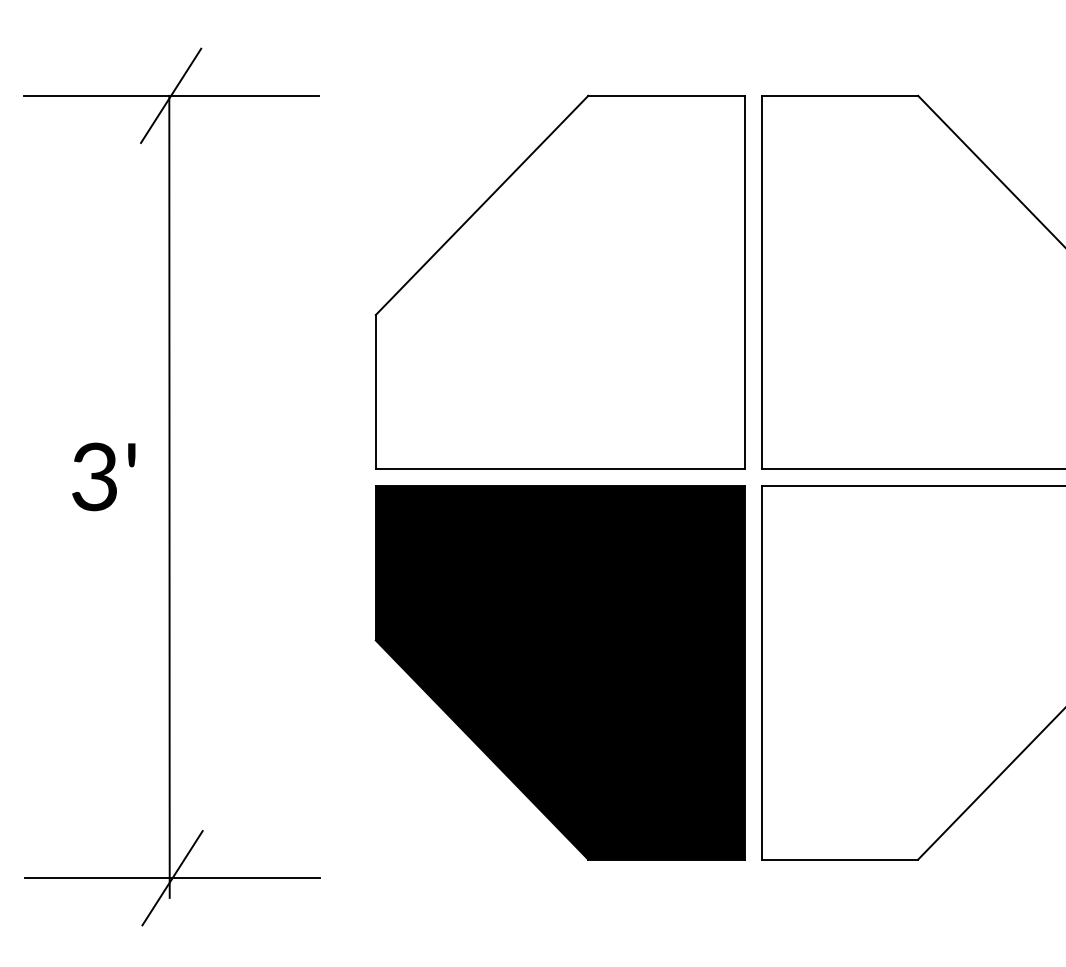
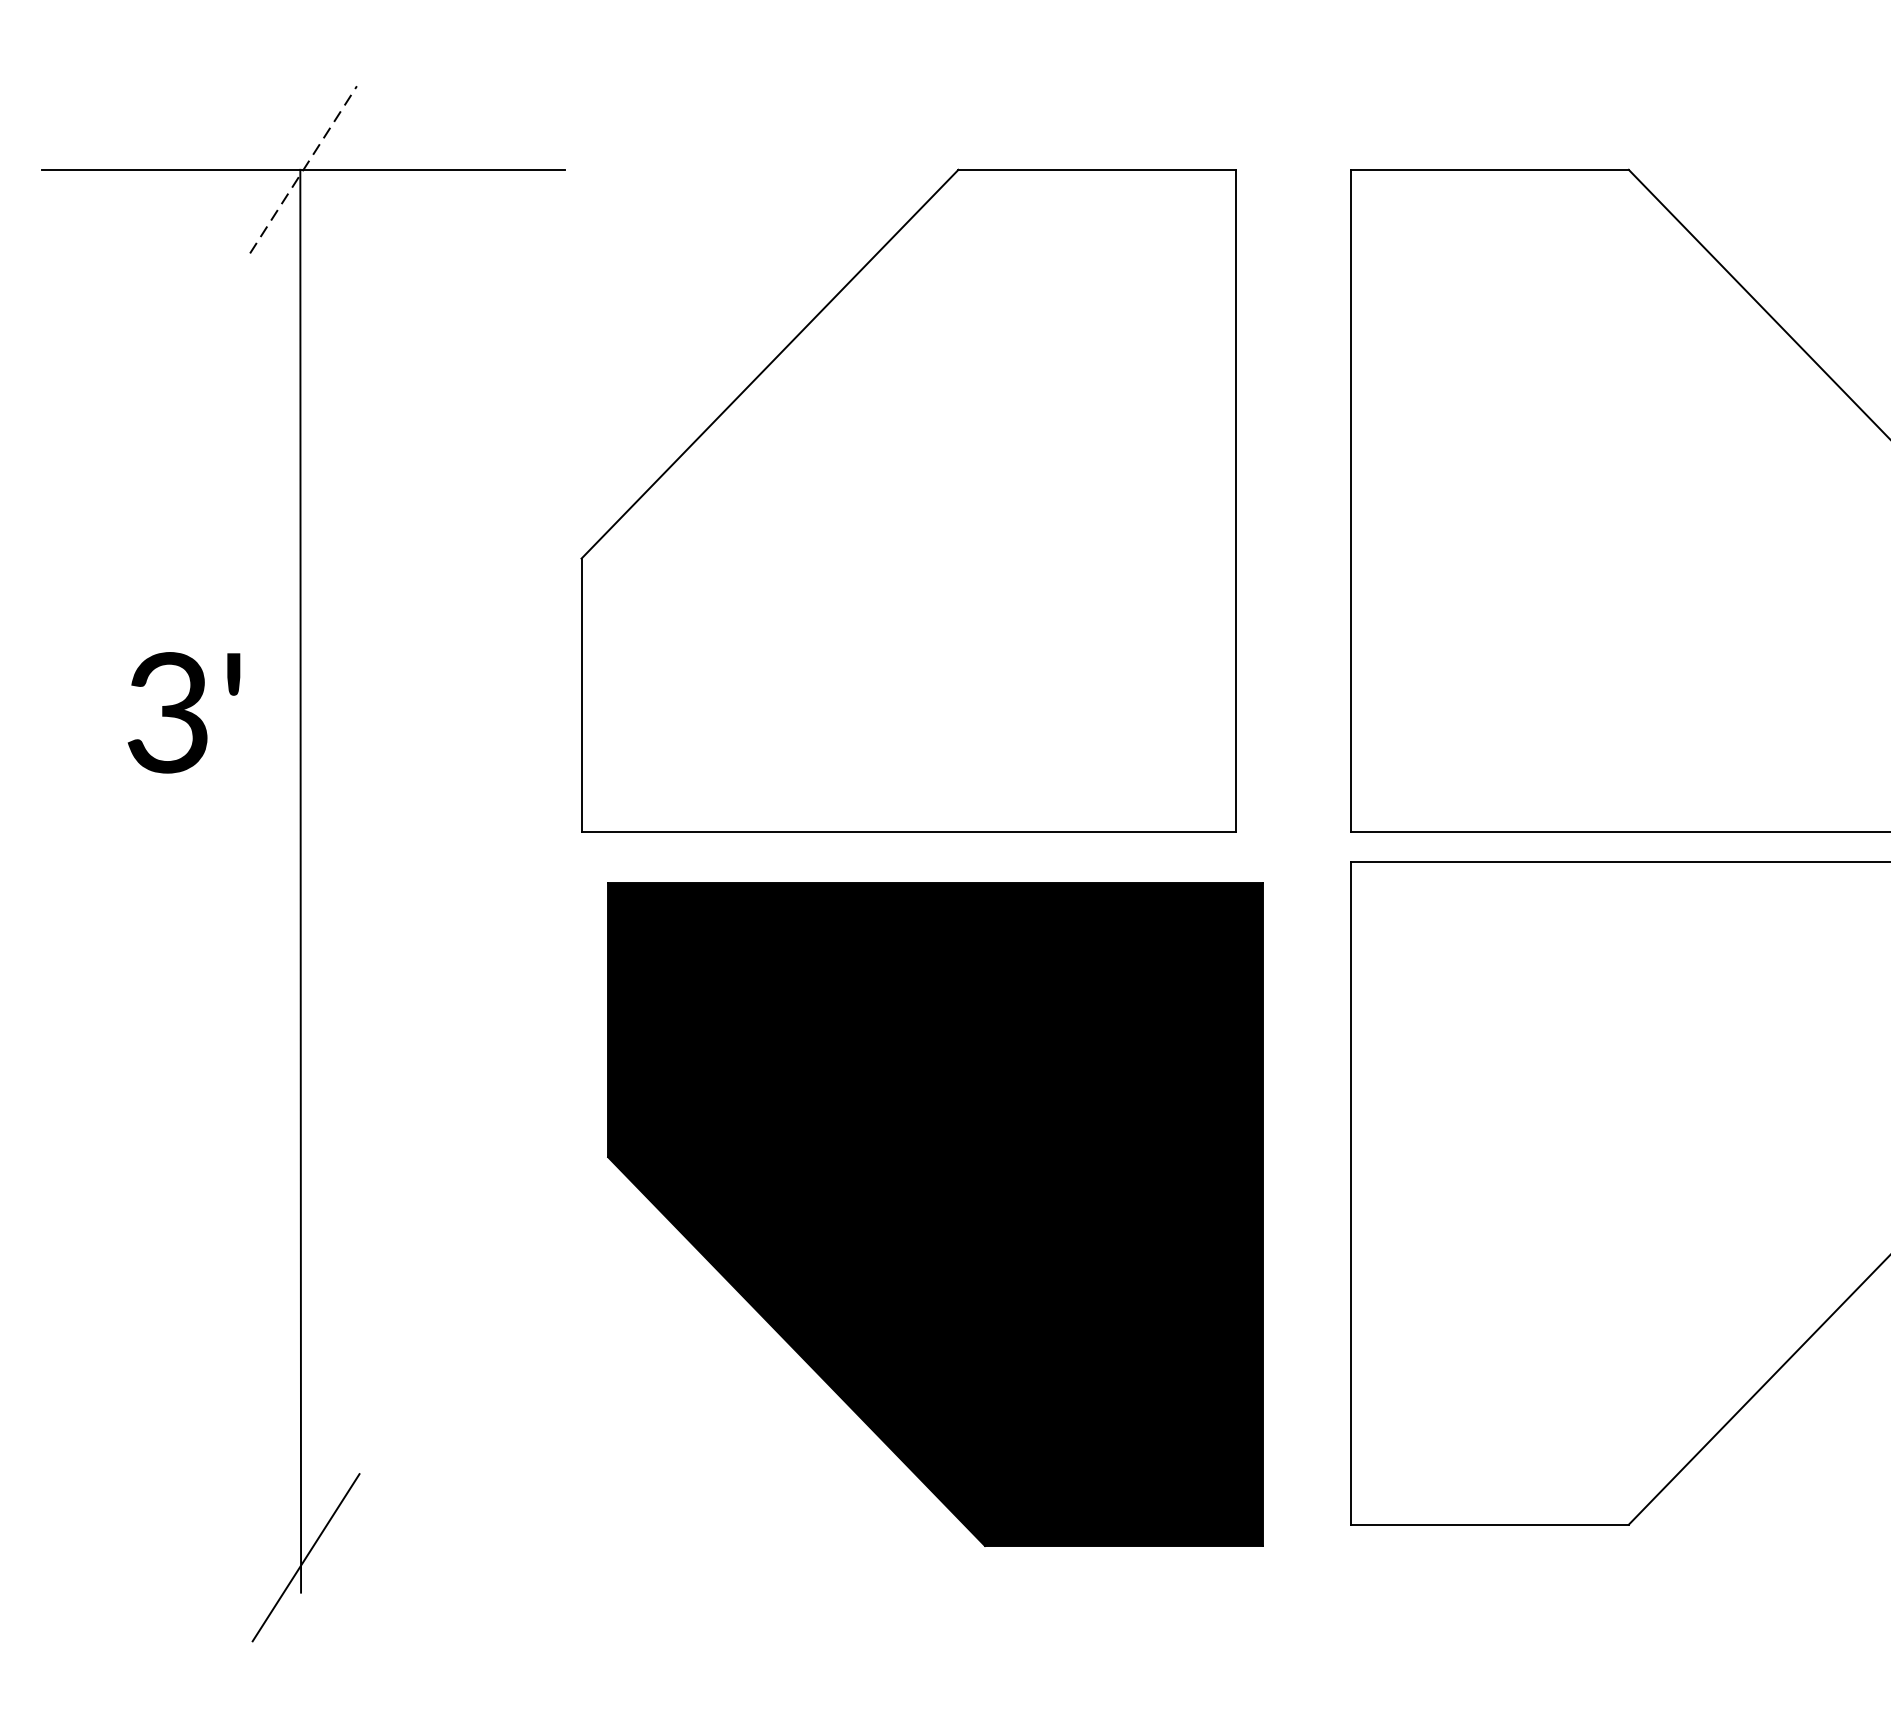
line: (171, 95) -> (304, 169), solid -> dashed
part: (559, 281) -> (907, 499), moved
text: (103, 476) -> (183, 712), moved
part: (559, 672) -> (933, 1214), moved
line: (172, 878) -> (305, 1558), removed

